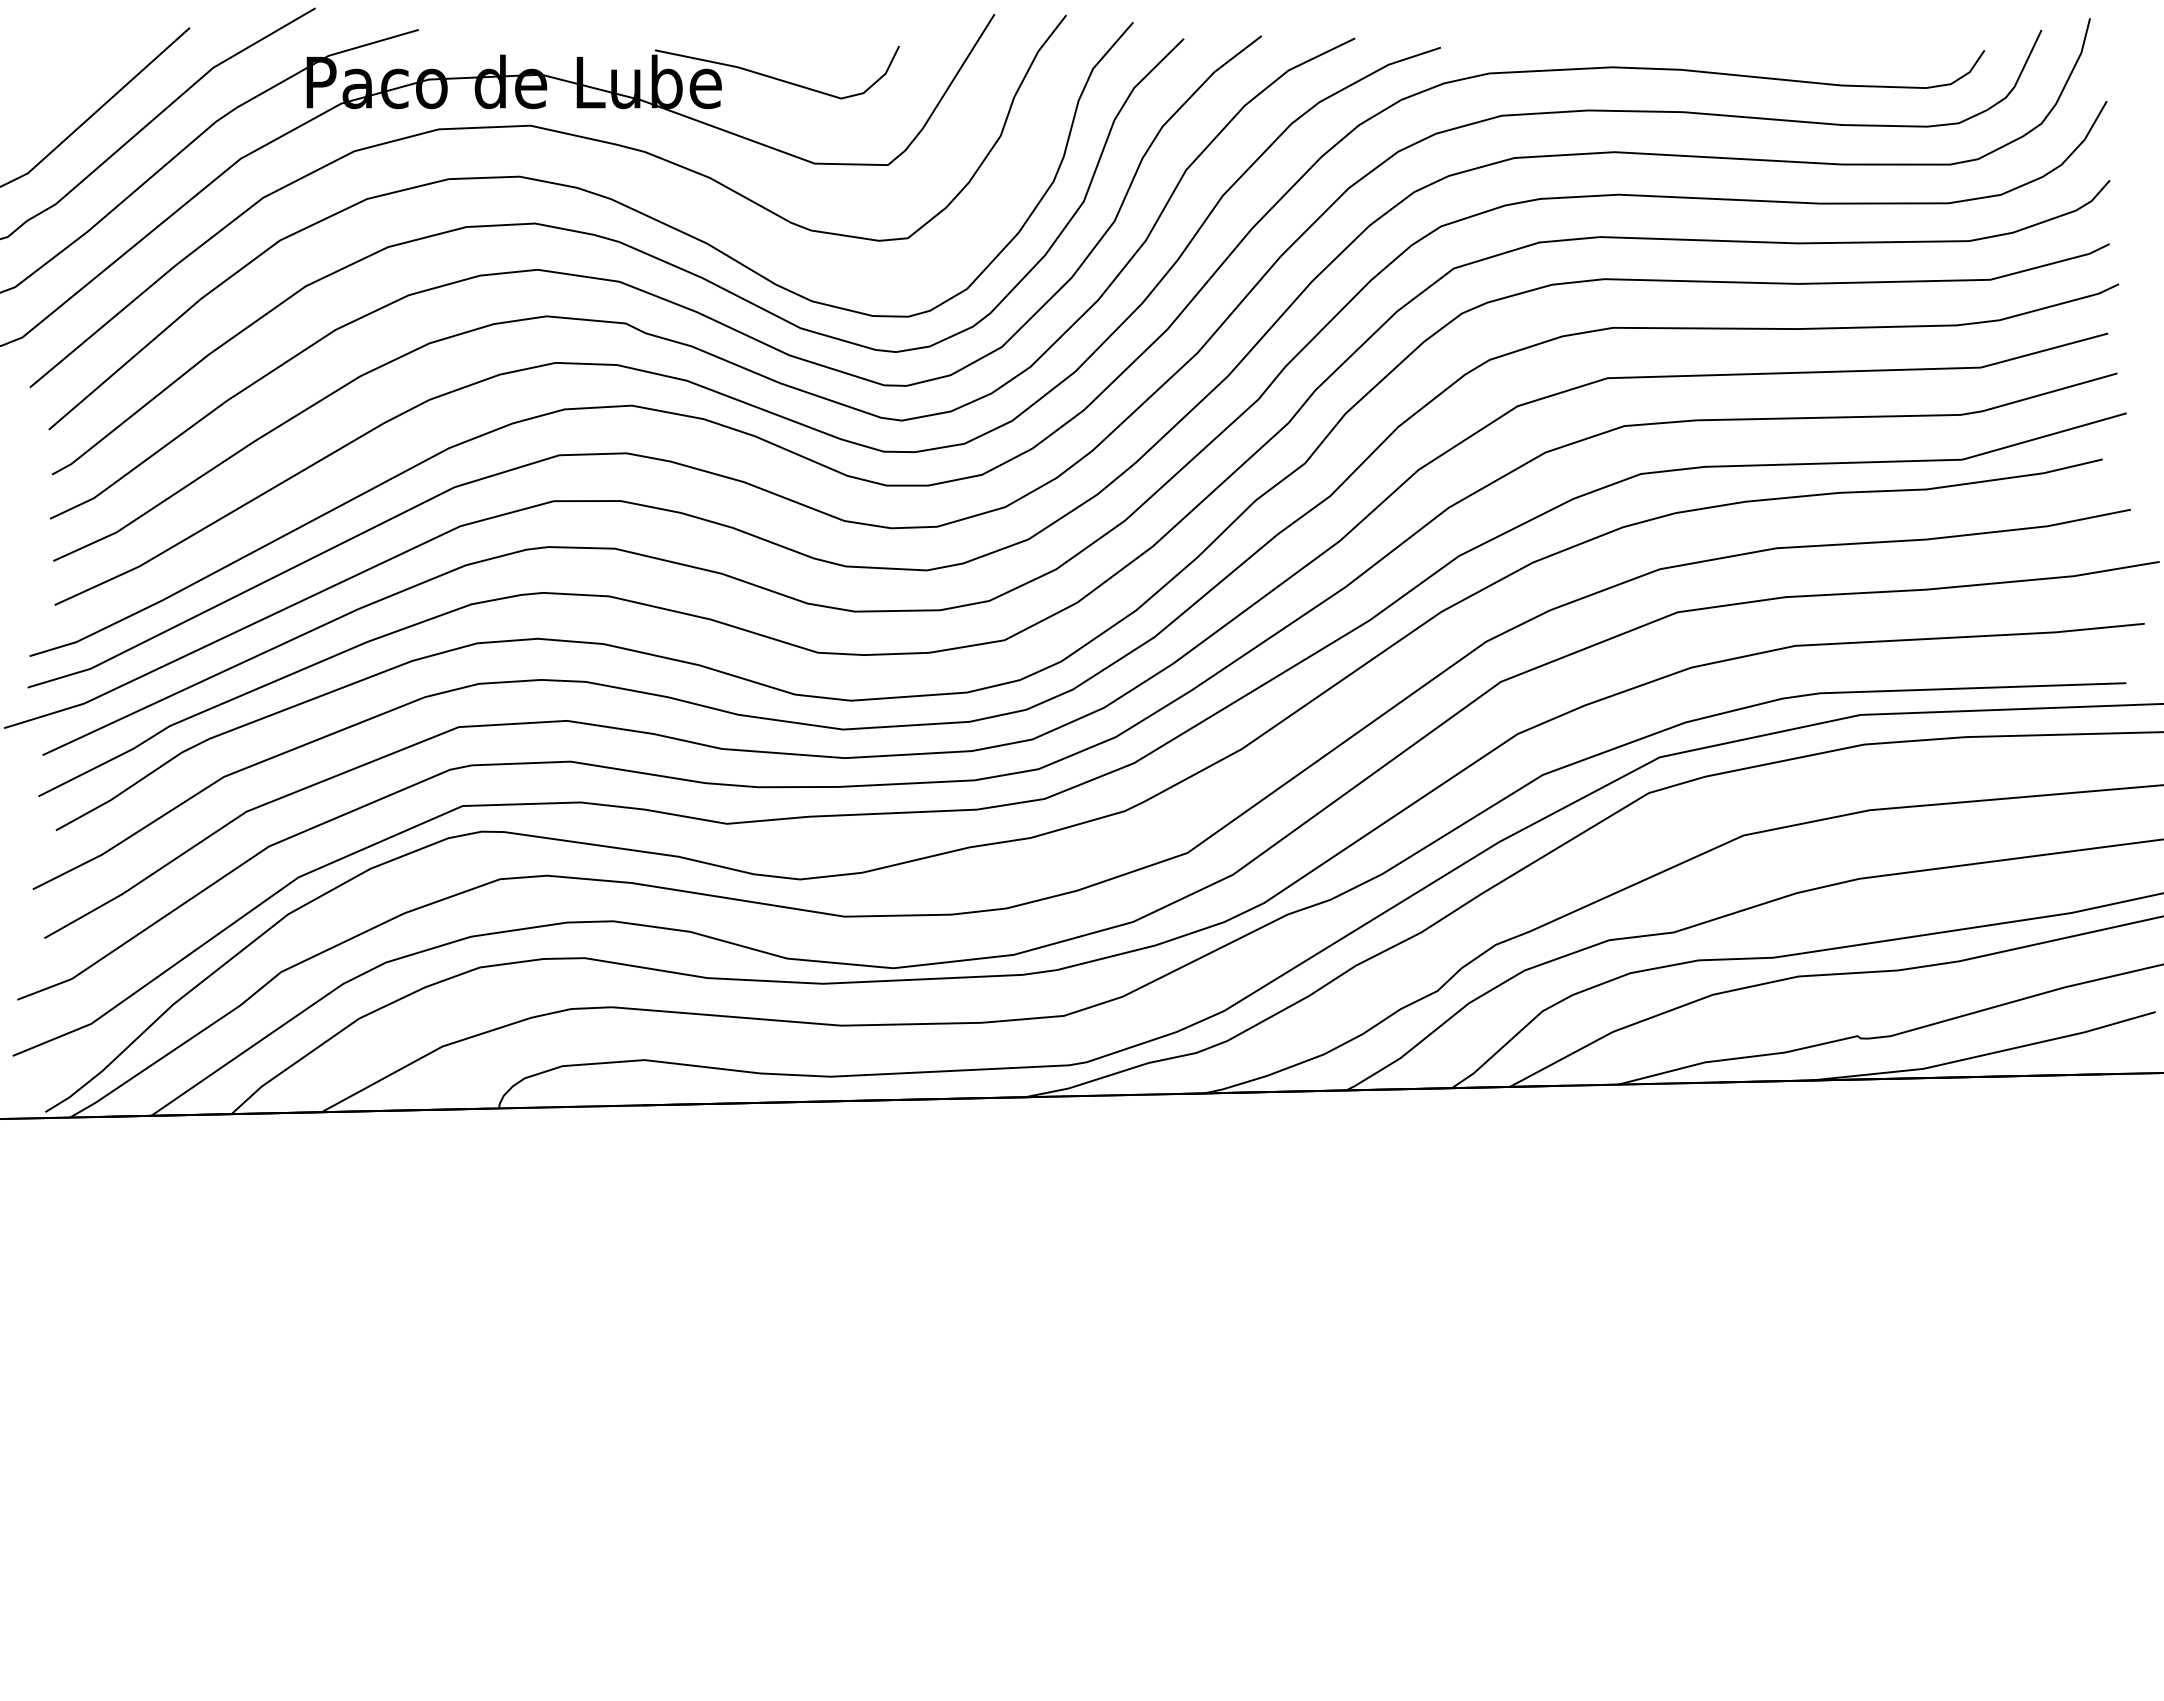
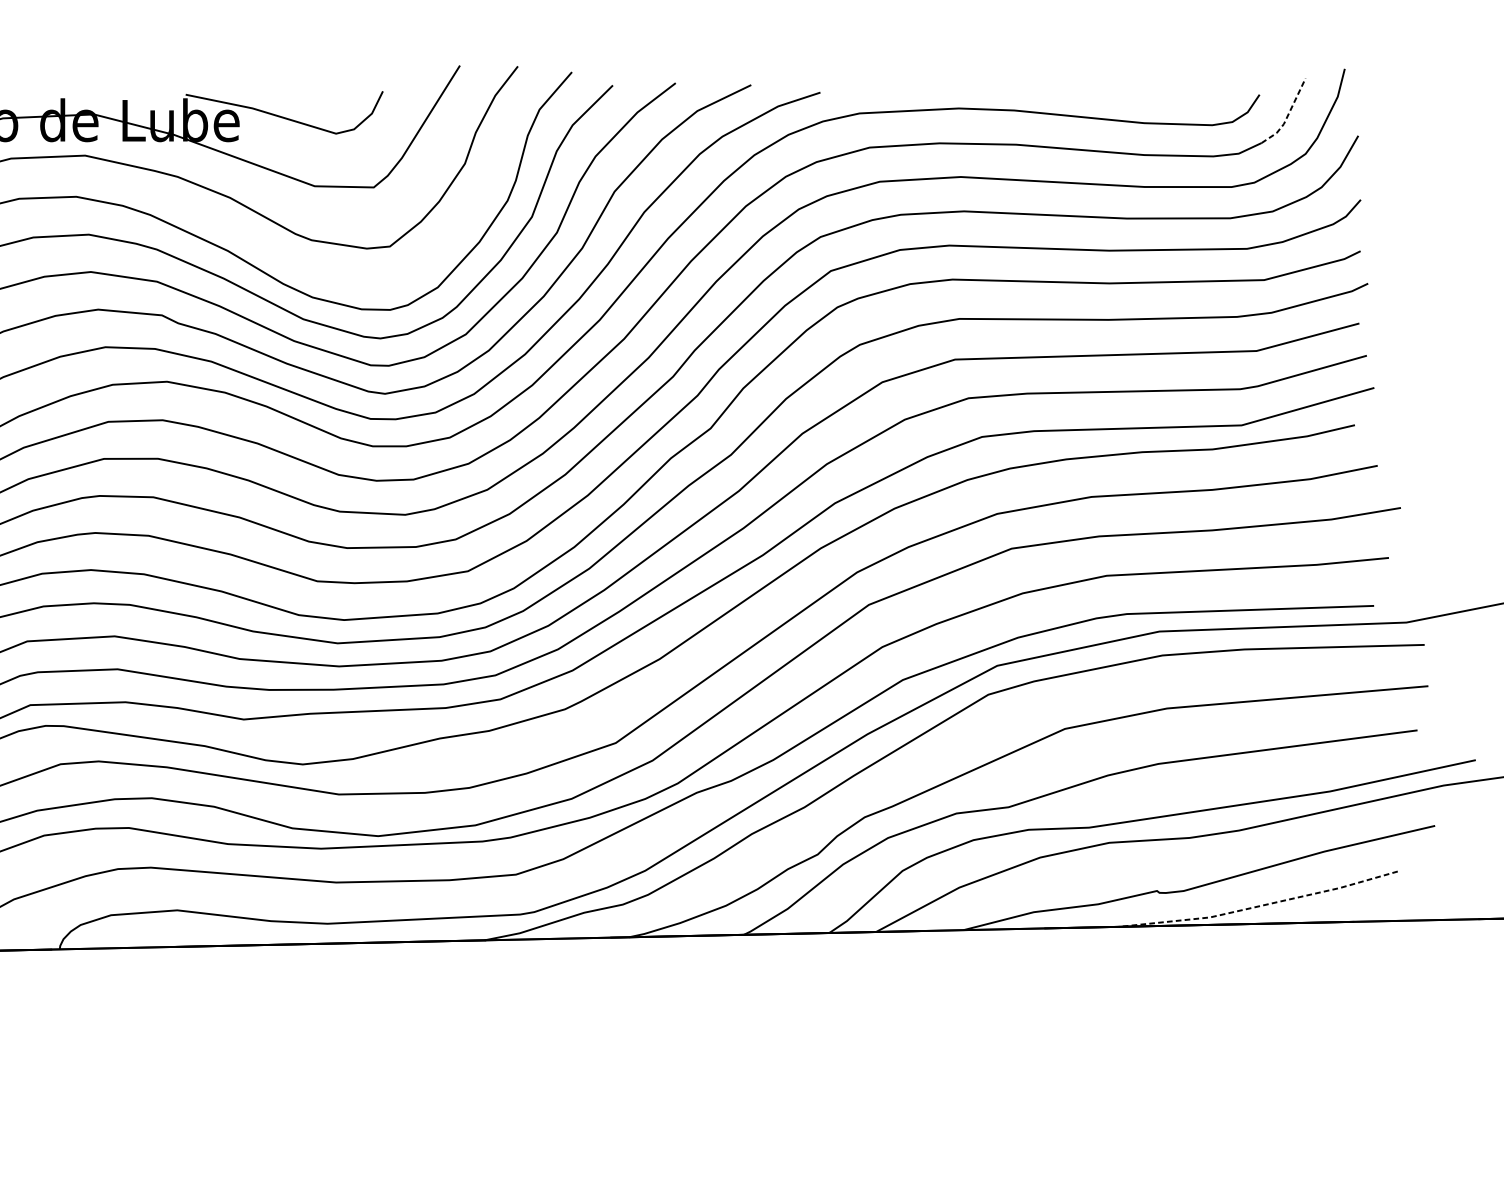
line: (2019, 75) -> (1287, 115), solid -> dashed
line: (1984, 1055) -> (1259, 906), solid -> dashed

